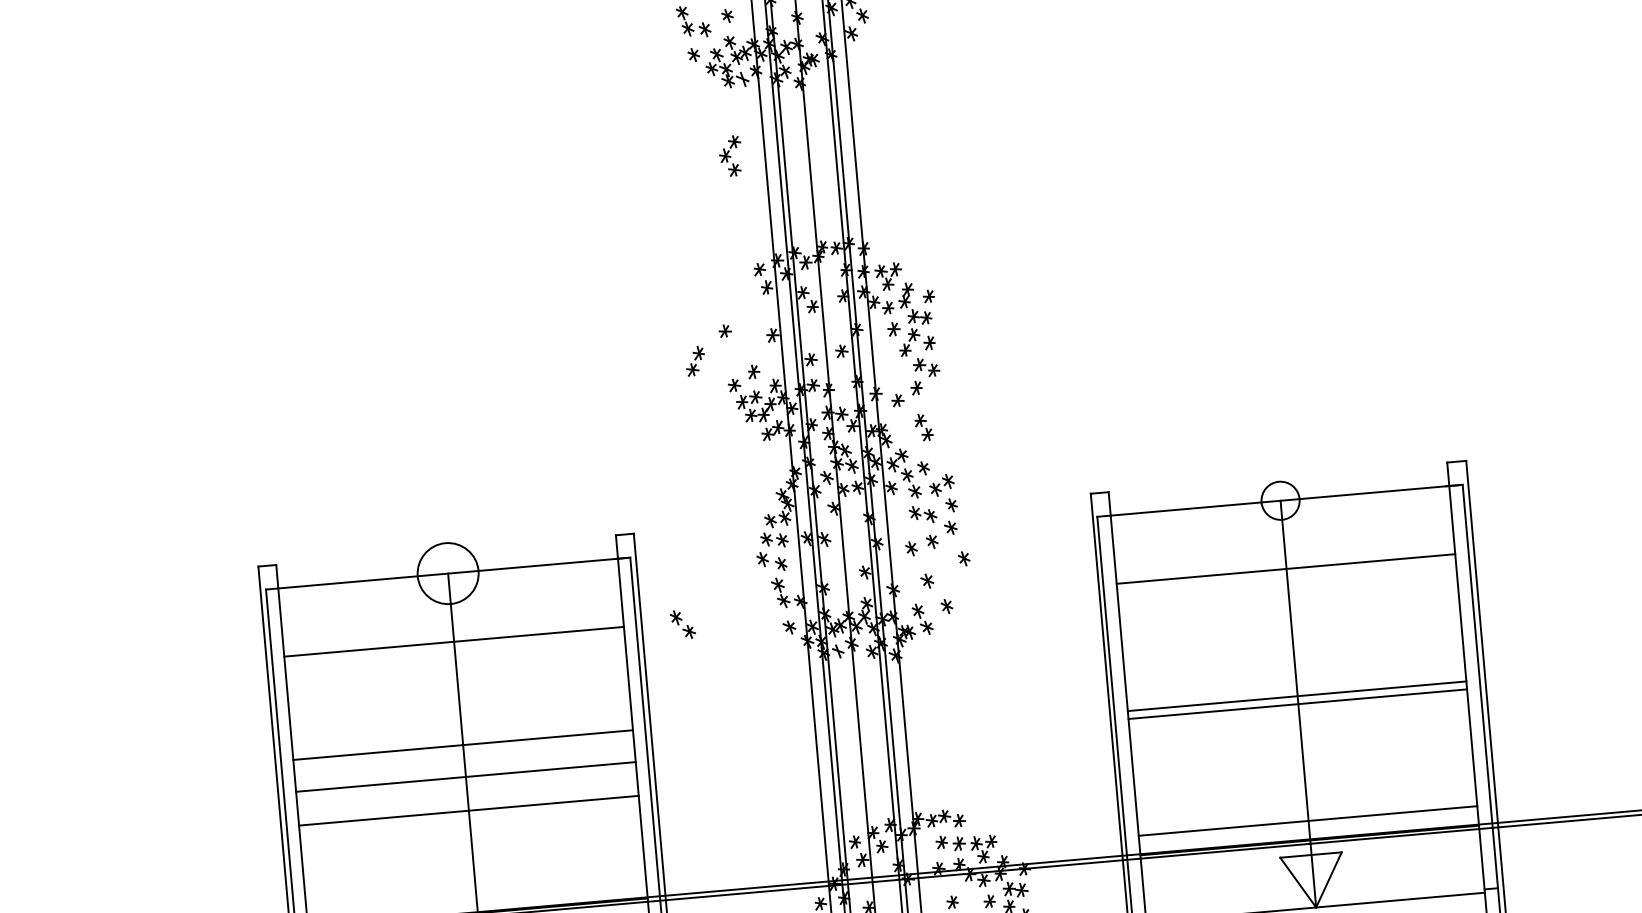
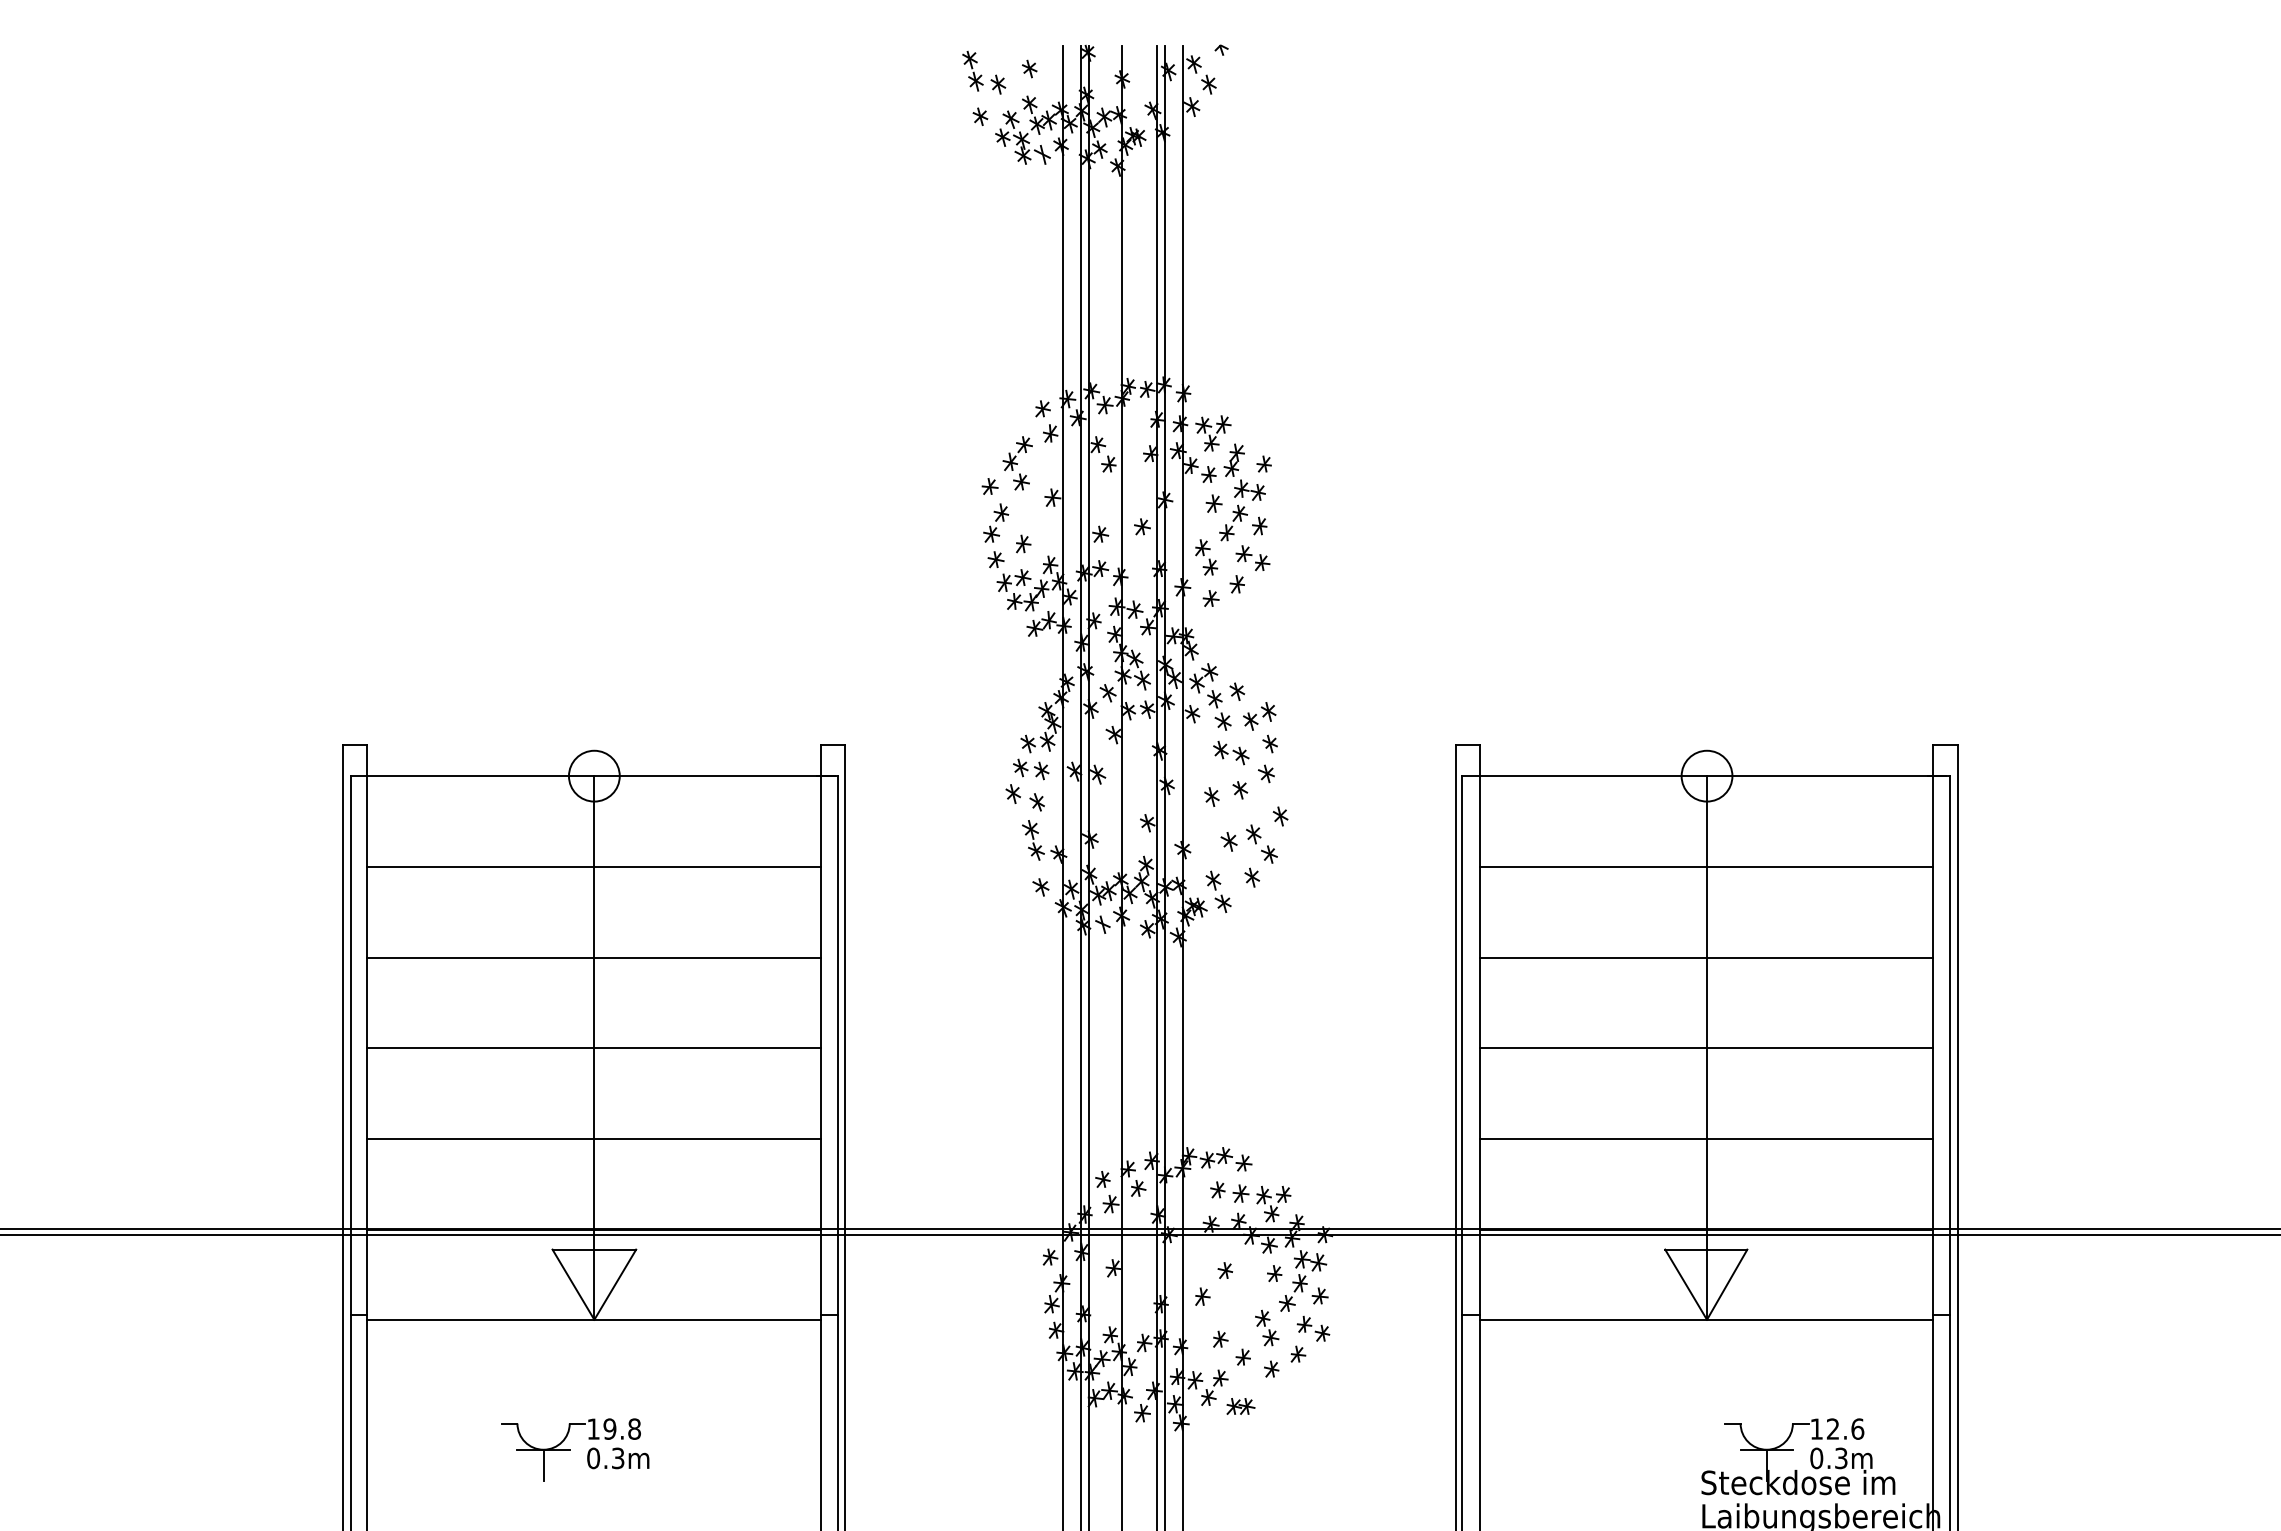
part: (730, 156) -> (1017, 463), moved
part: (695, 360) -> (996, 522), moved
part: (923, 427) -> (1206, 557), moved
circle: (447, 573) -> (593, 775), size x0.62
part: (682, 624) -> (1261, 843), moved
line: (1297, 696) -> (1706, 958), moved
line: (463, 745) -> (594, 958), moved
line: (469, 811) -> (594, 1139), moved
line: (1308, 821) -> (1706, 1139), moved

